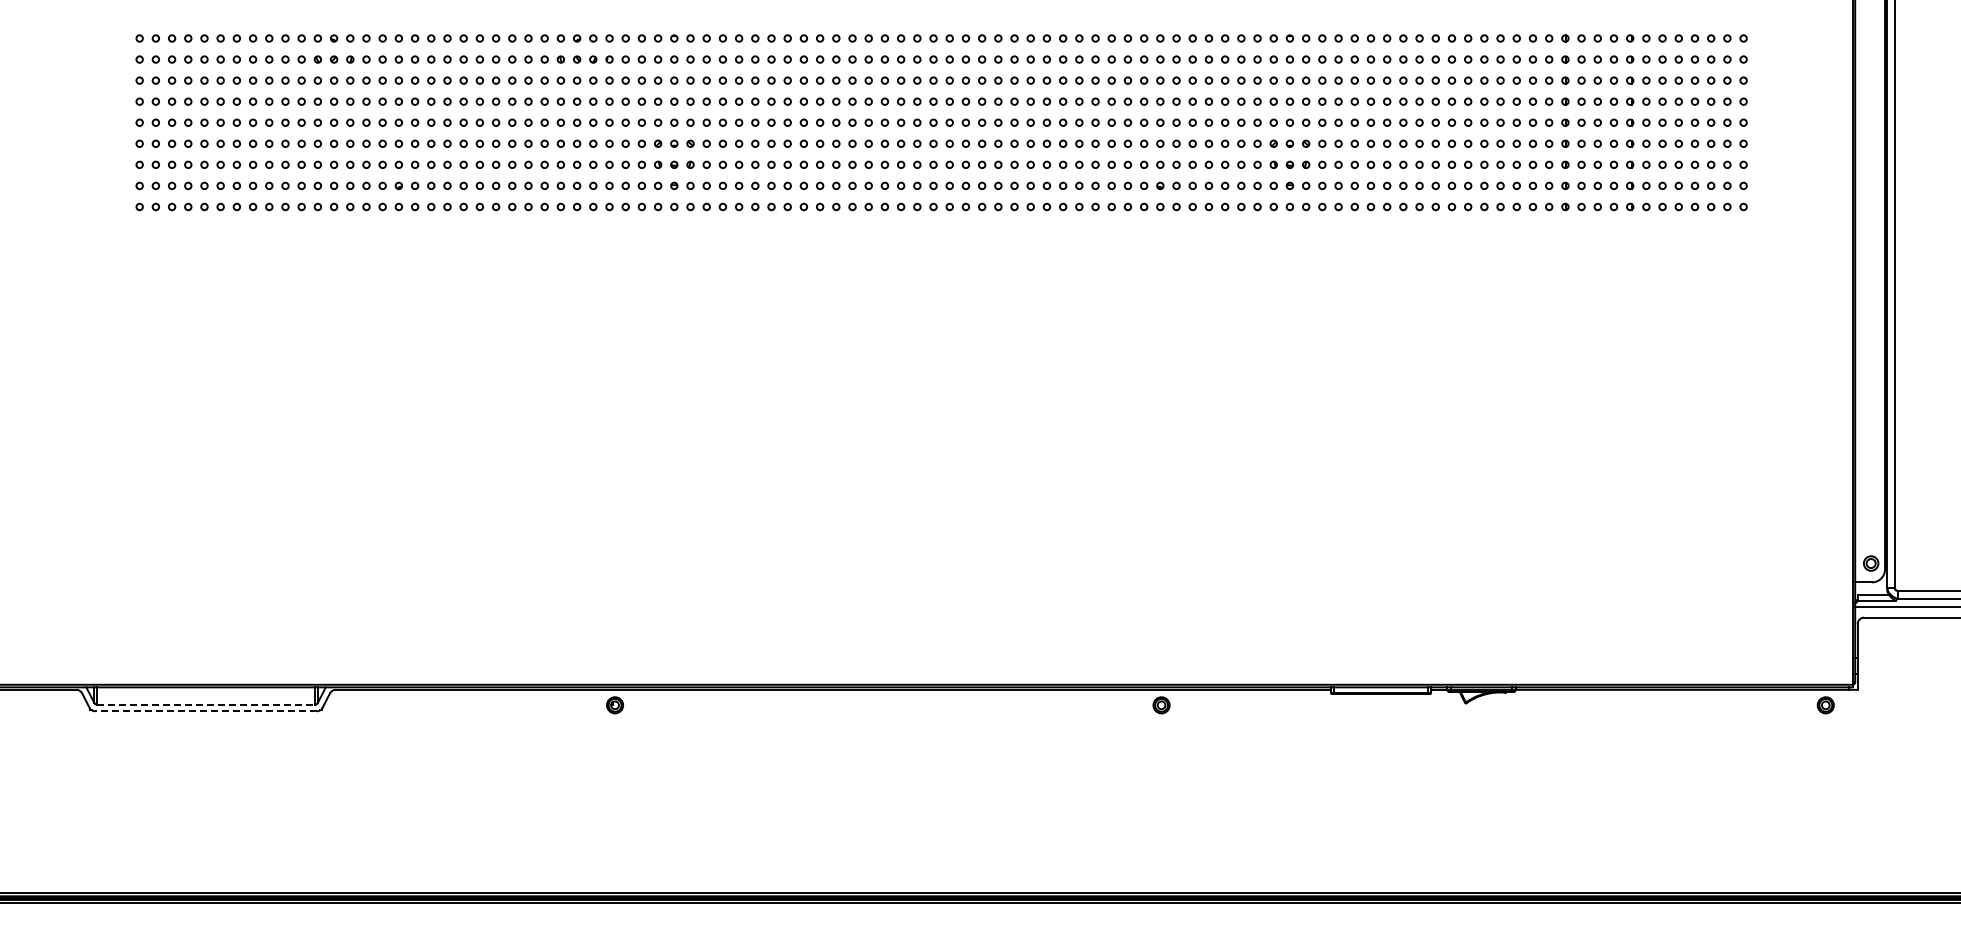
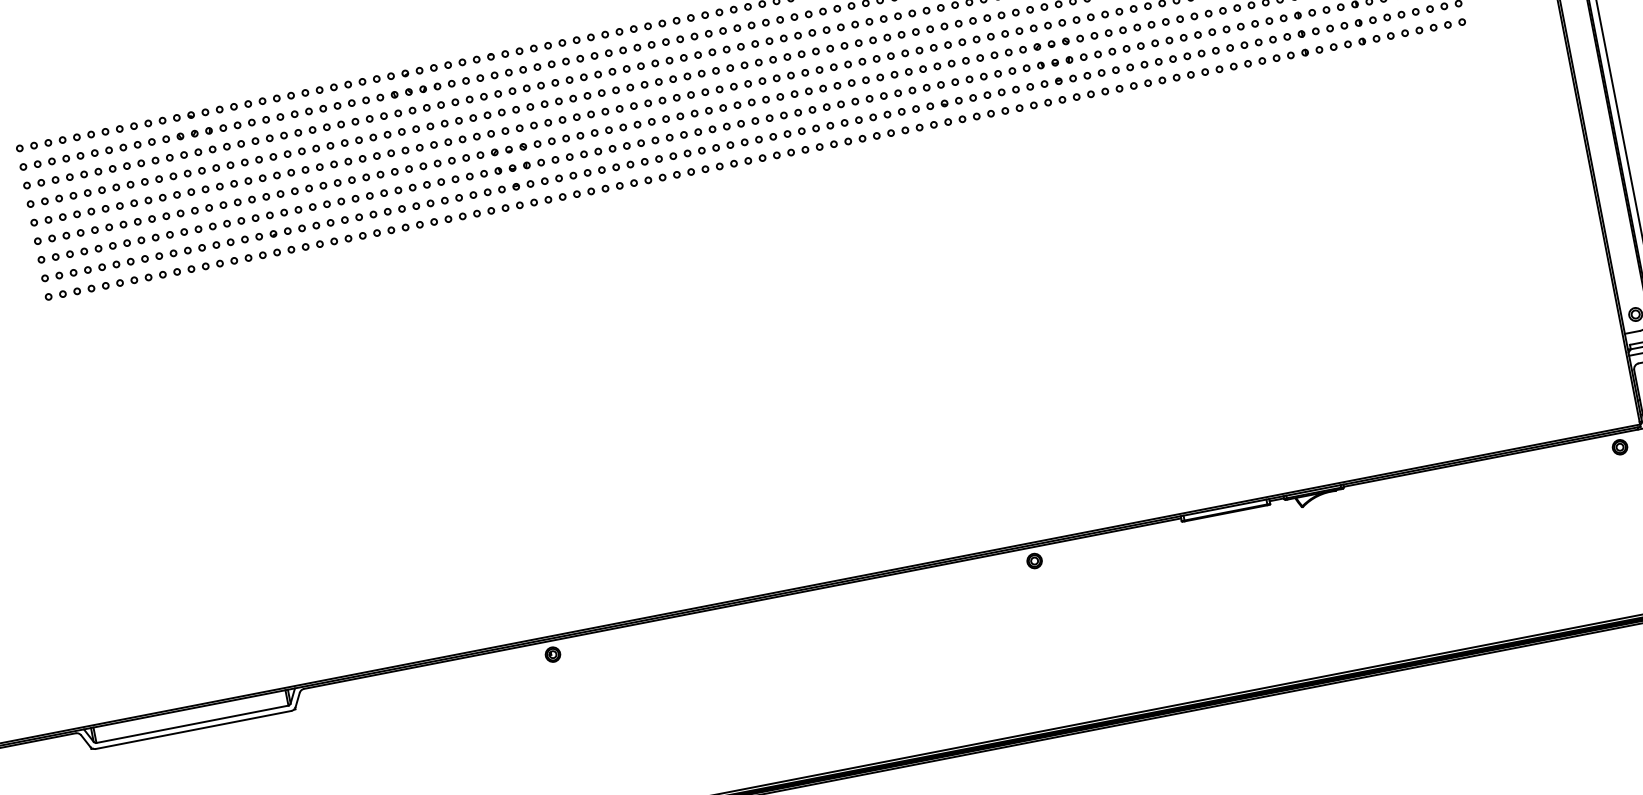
line: (206, 704) -> (192, 723), dashed -> solid
line: (206, 711) -> (193, 730), dashed -> solid

